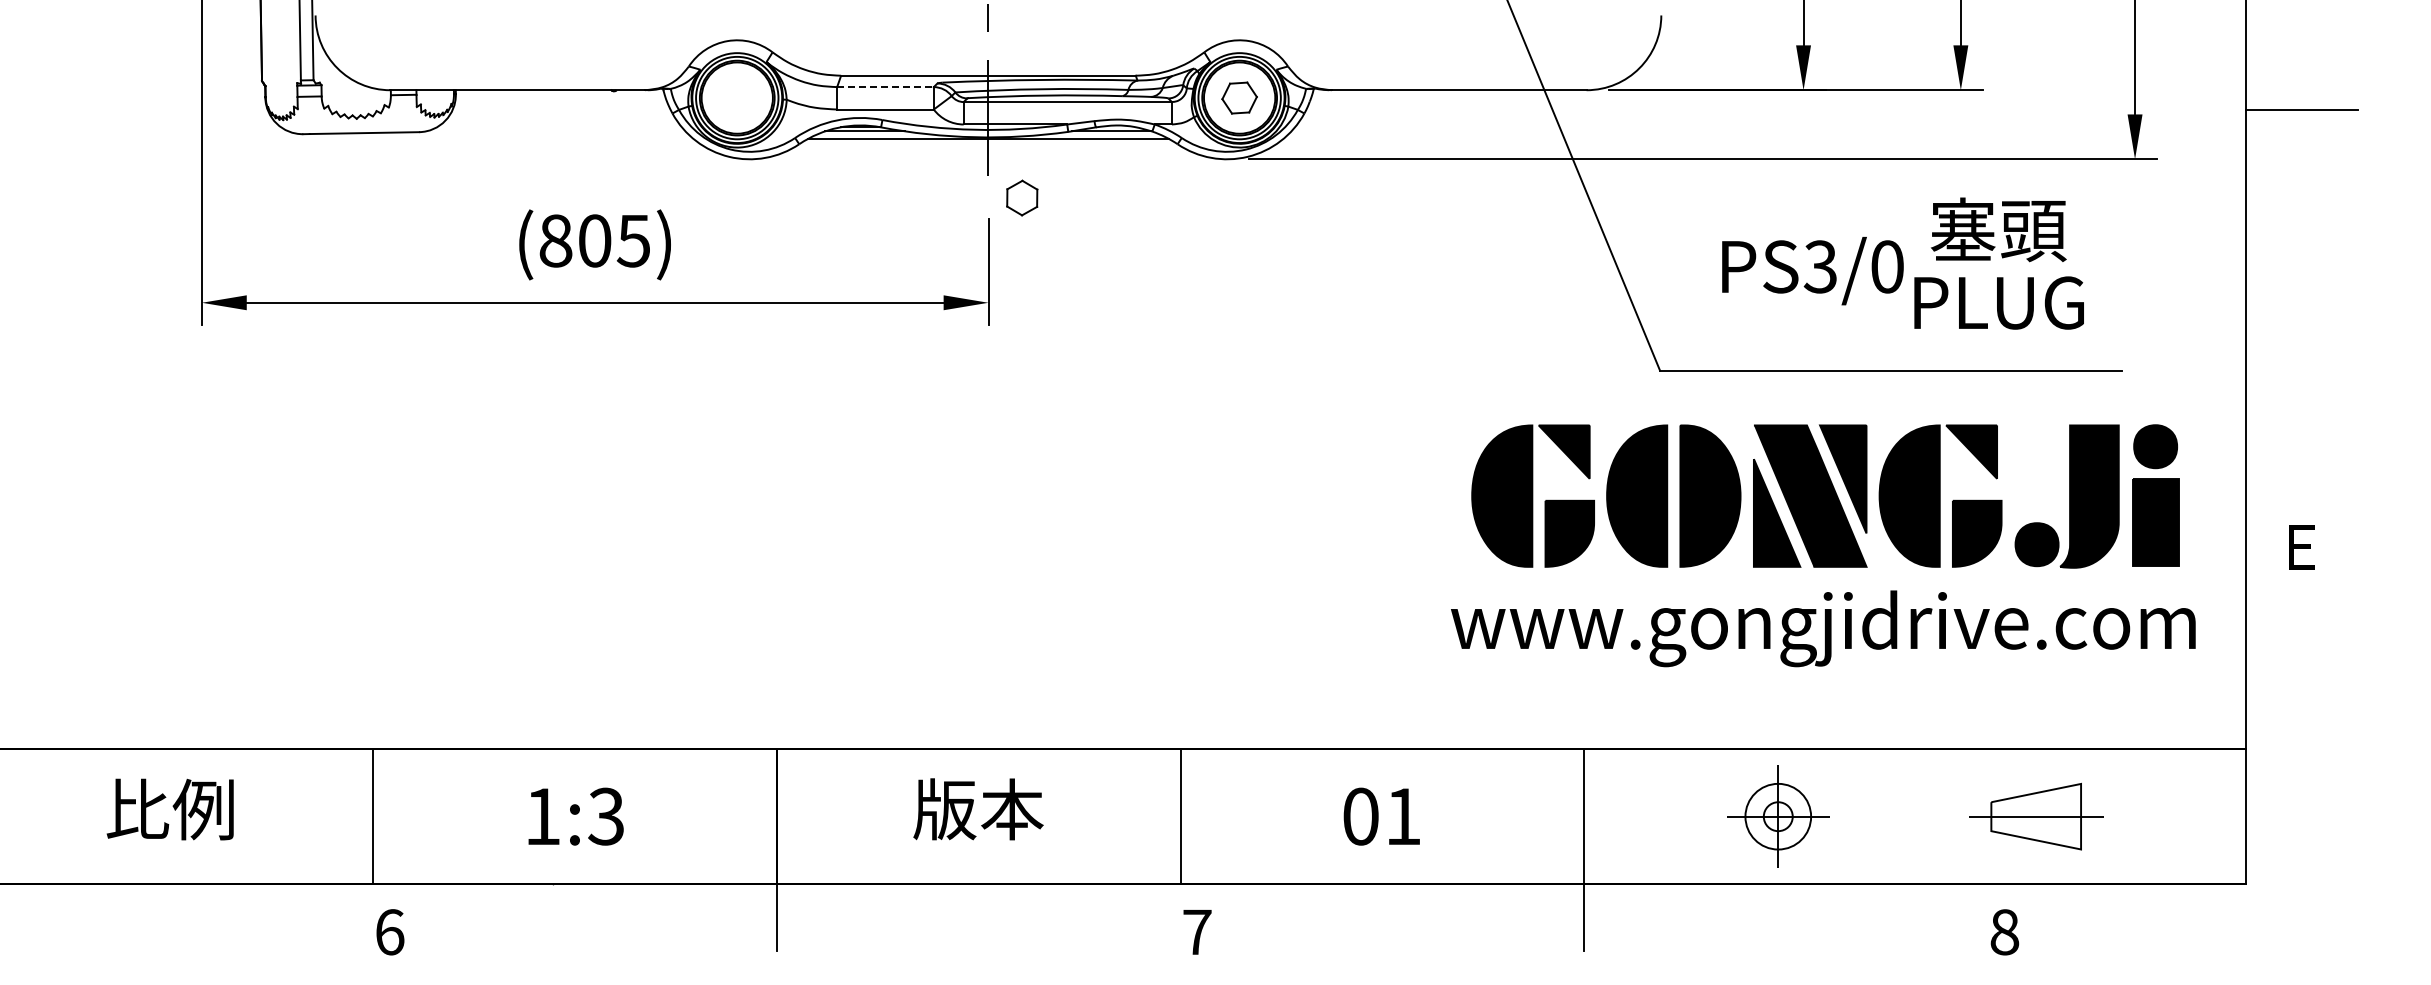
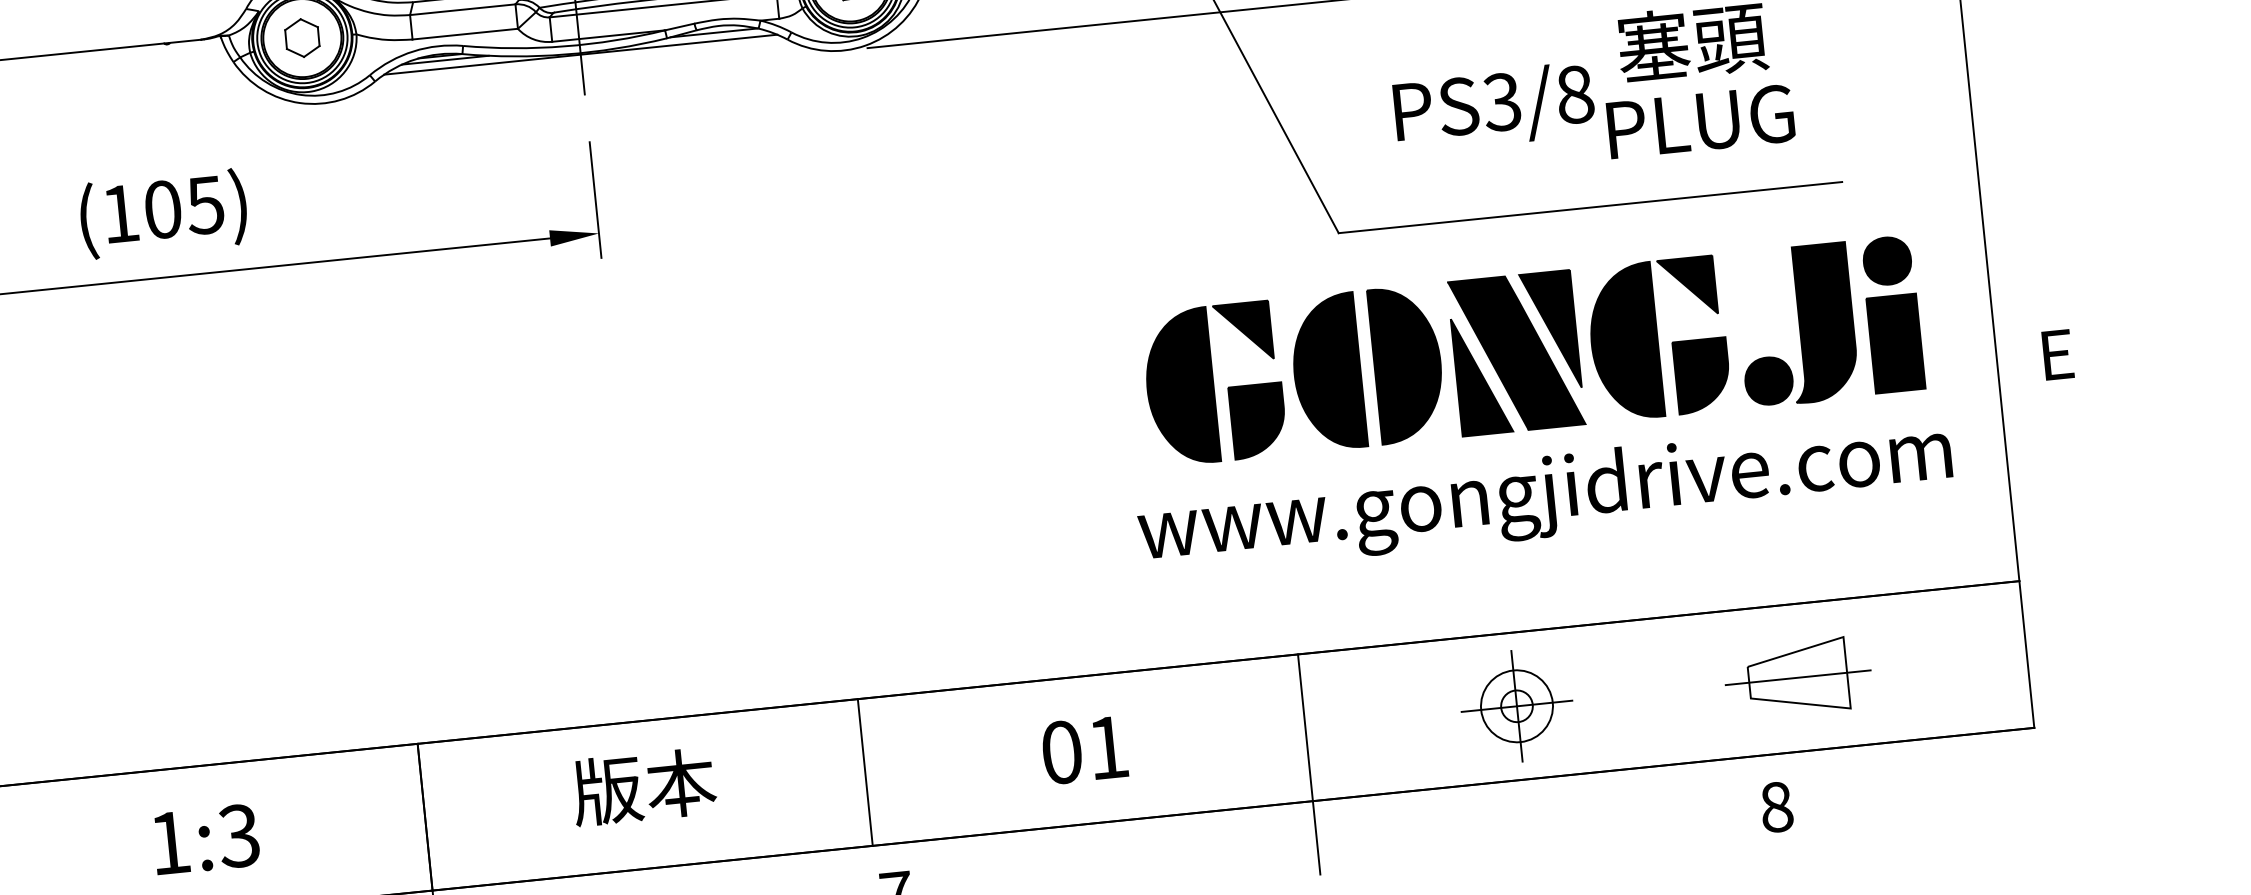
line: (885, 87) -> (462, 10), dashed -> solid
part: (1022, 197) -> (302, 37), moved
text: (555, 240) -> (119, 213), (805) -> (105)
text: (1887, 266) -> (1575, 94), PS3/0 -> PS3/8

